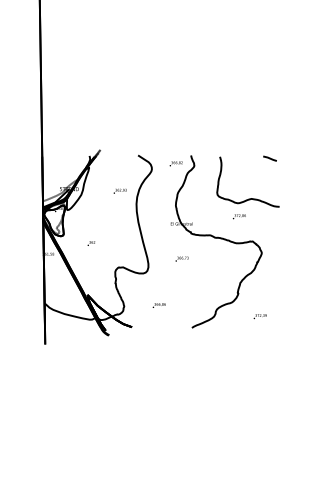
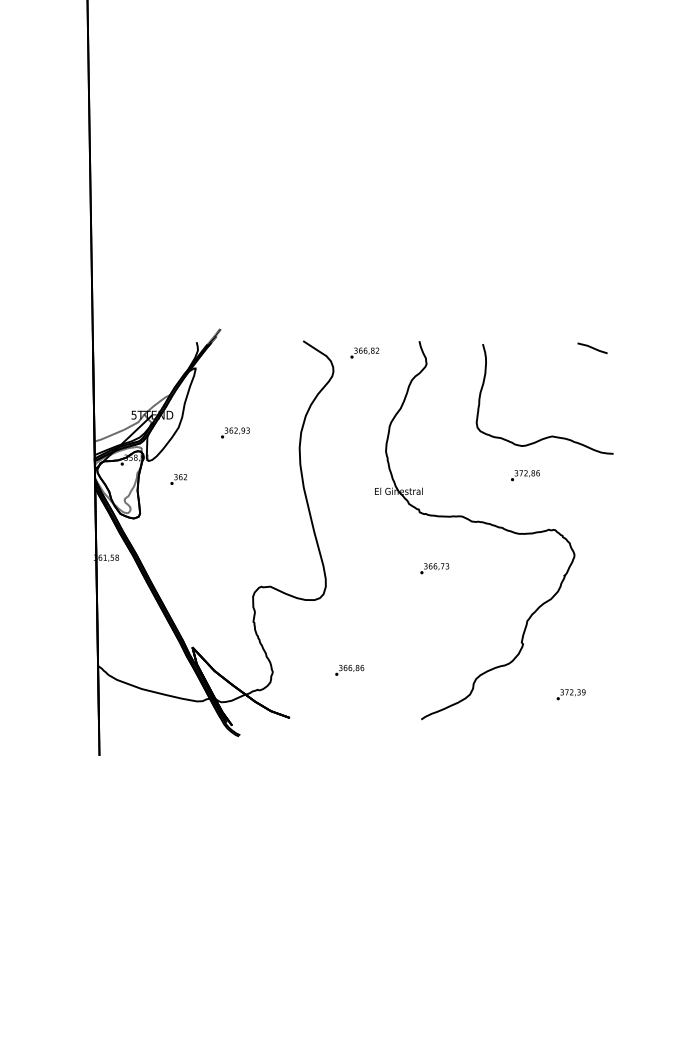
text: (175, 163) -> (363, 352), moved
text: (119, 190) -> (233, 431), moved
text: (91, 243) -> (178, 479), moved
text: (181, 258) -> (433, 567), moved

